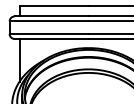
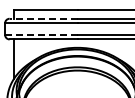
line: (51, 16) -> (43, 18), solid -> dashed
line: (48, 33) -> (40, 34), solid -> dashed

